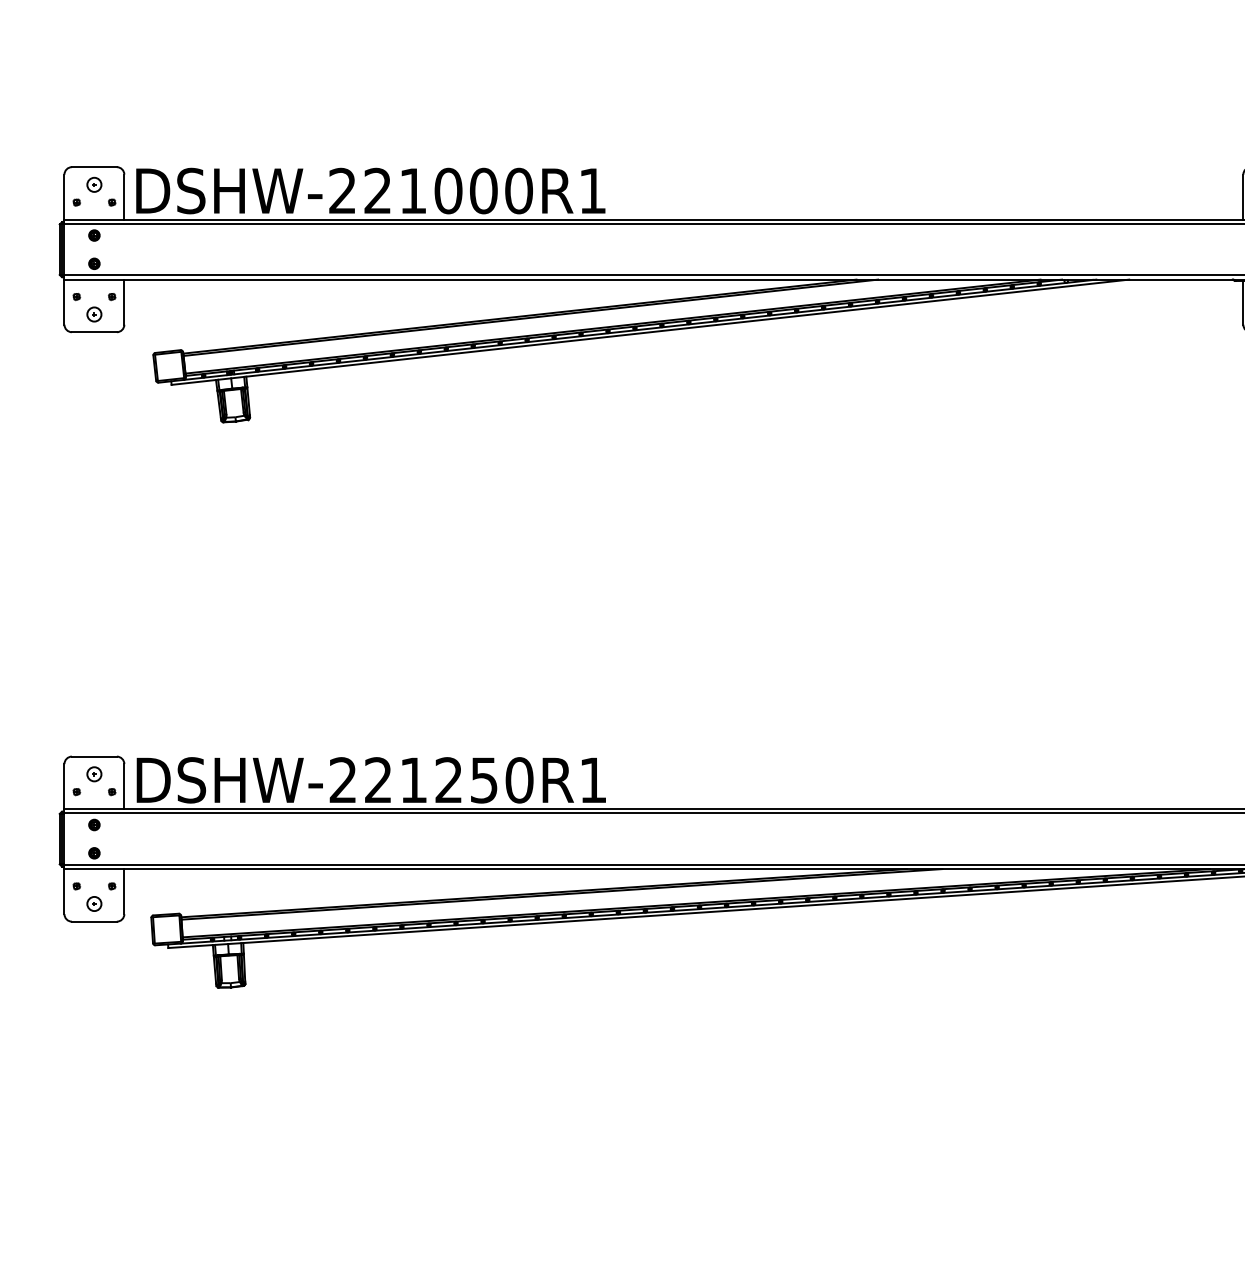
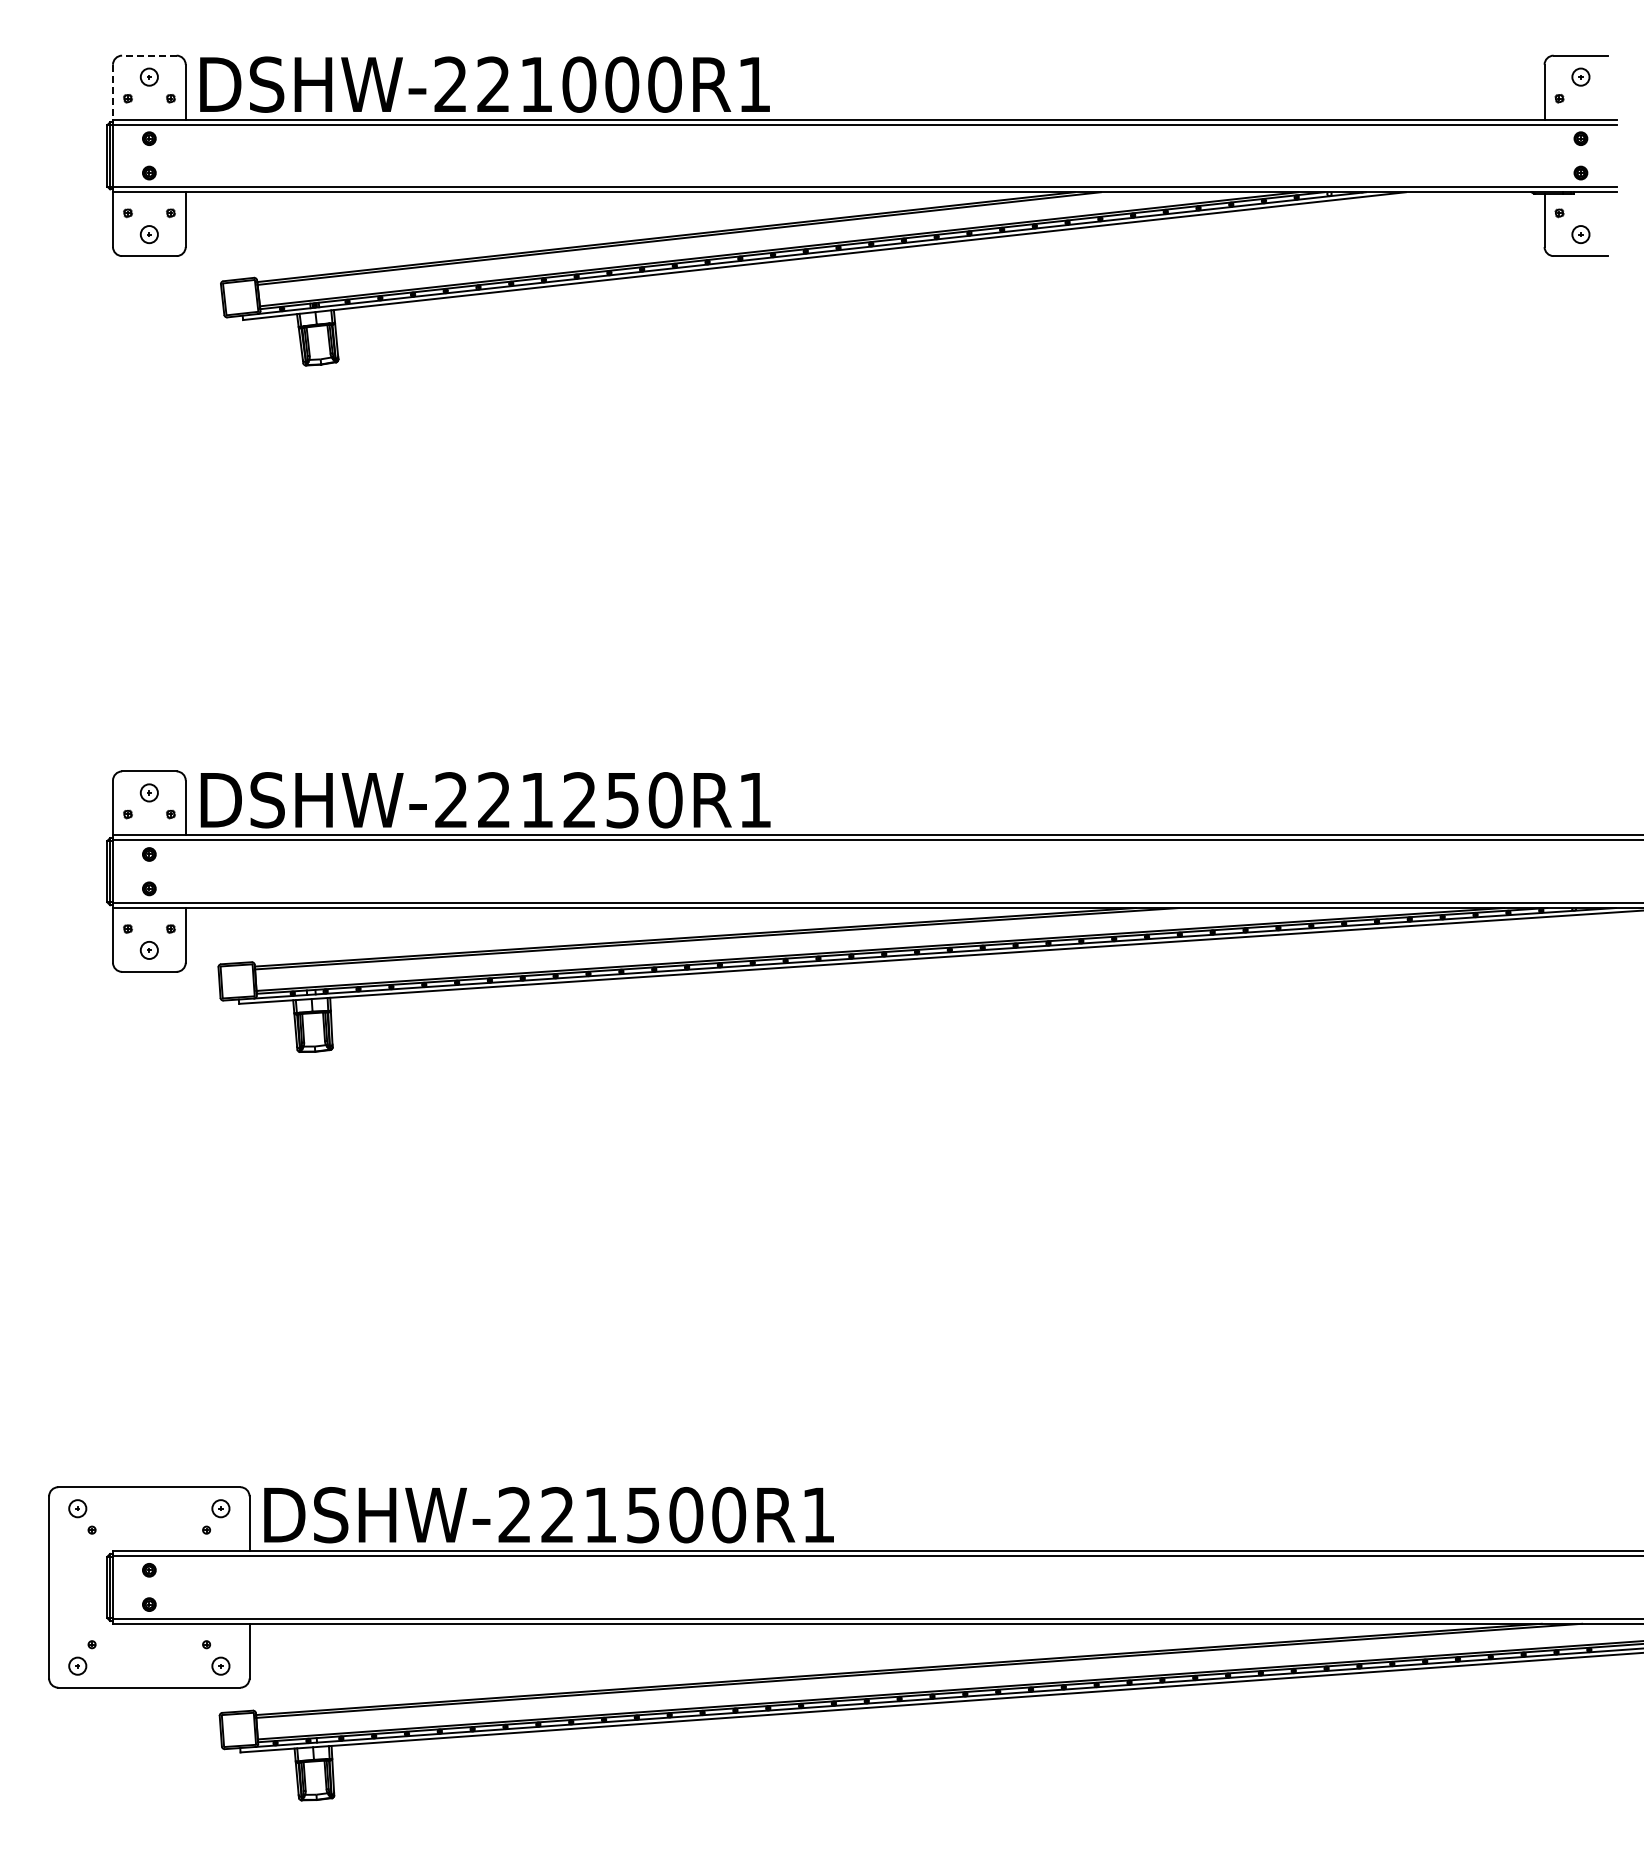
line: (93, 167) -> (148, 55), solid -> dashed
line: (64, 197) -> (113, 92), solid -> dashed

